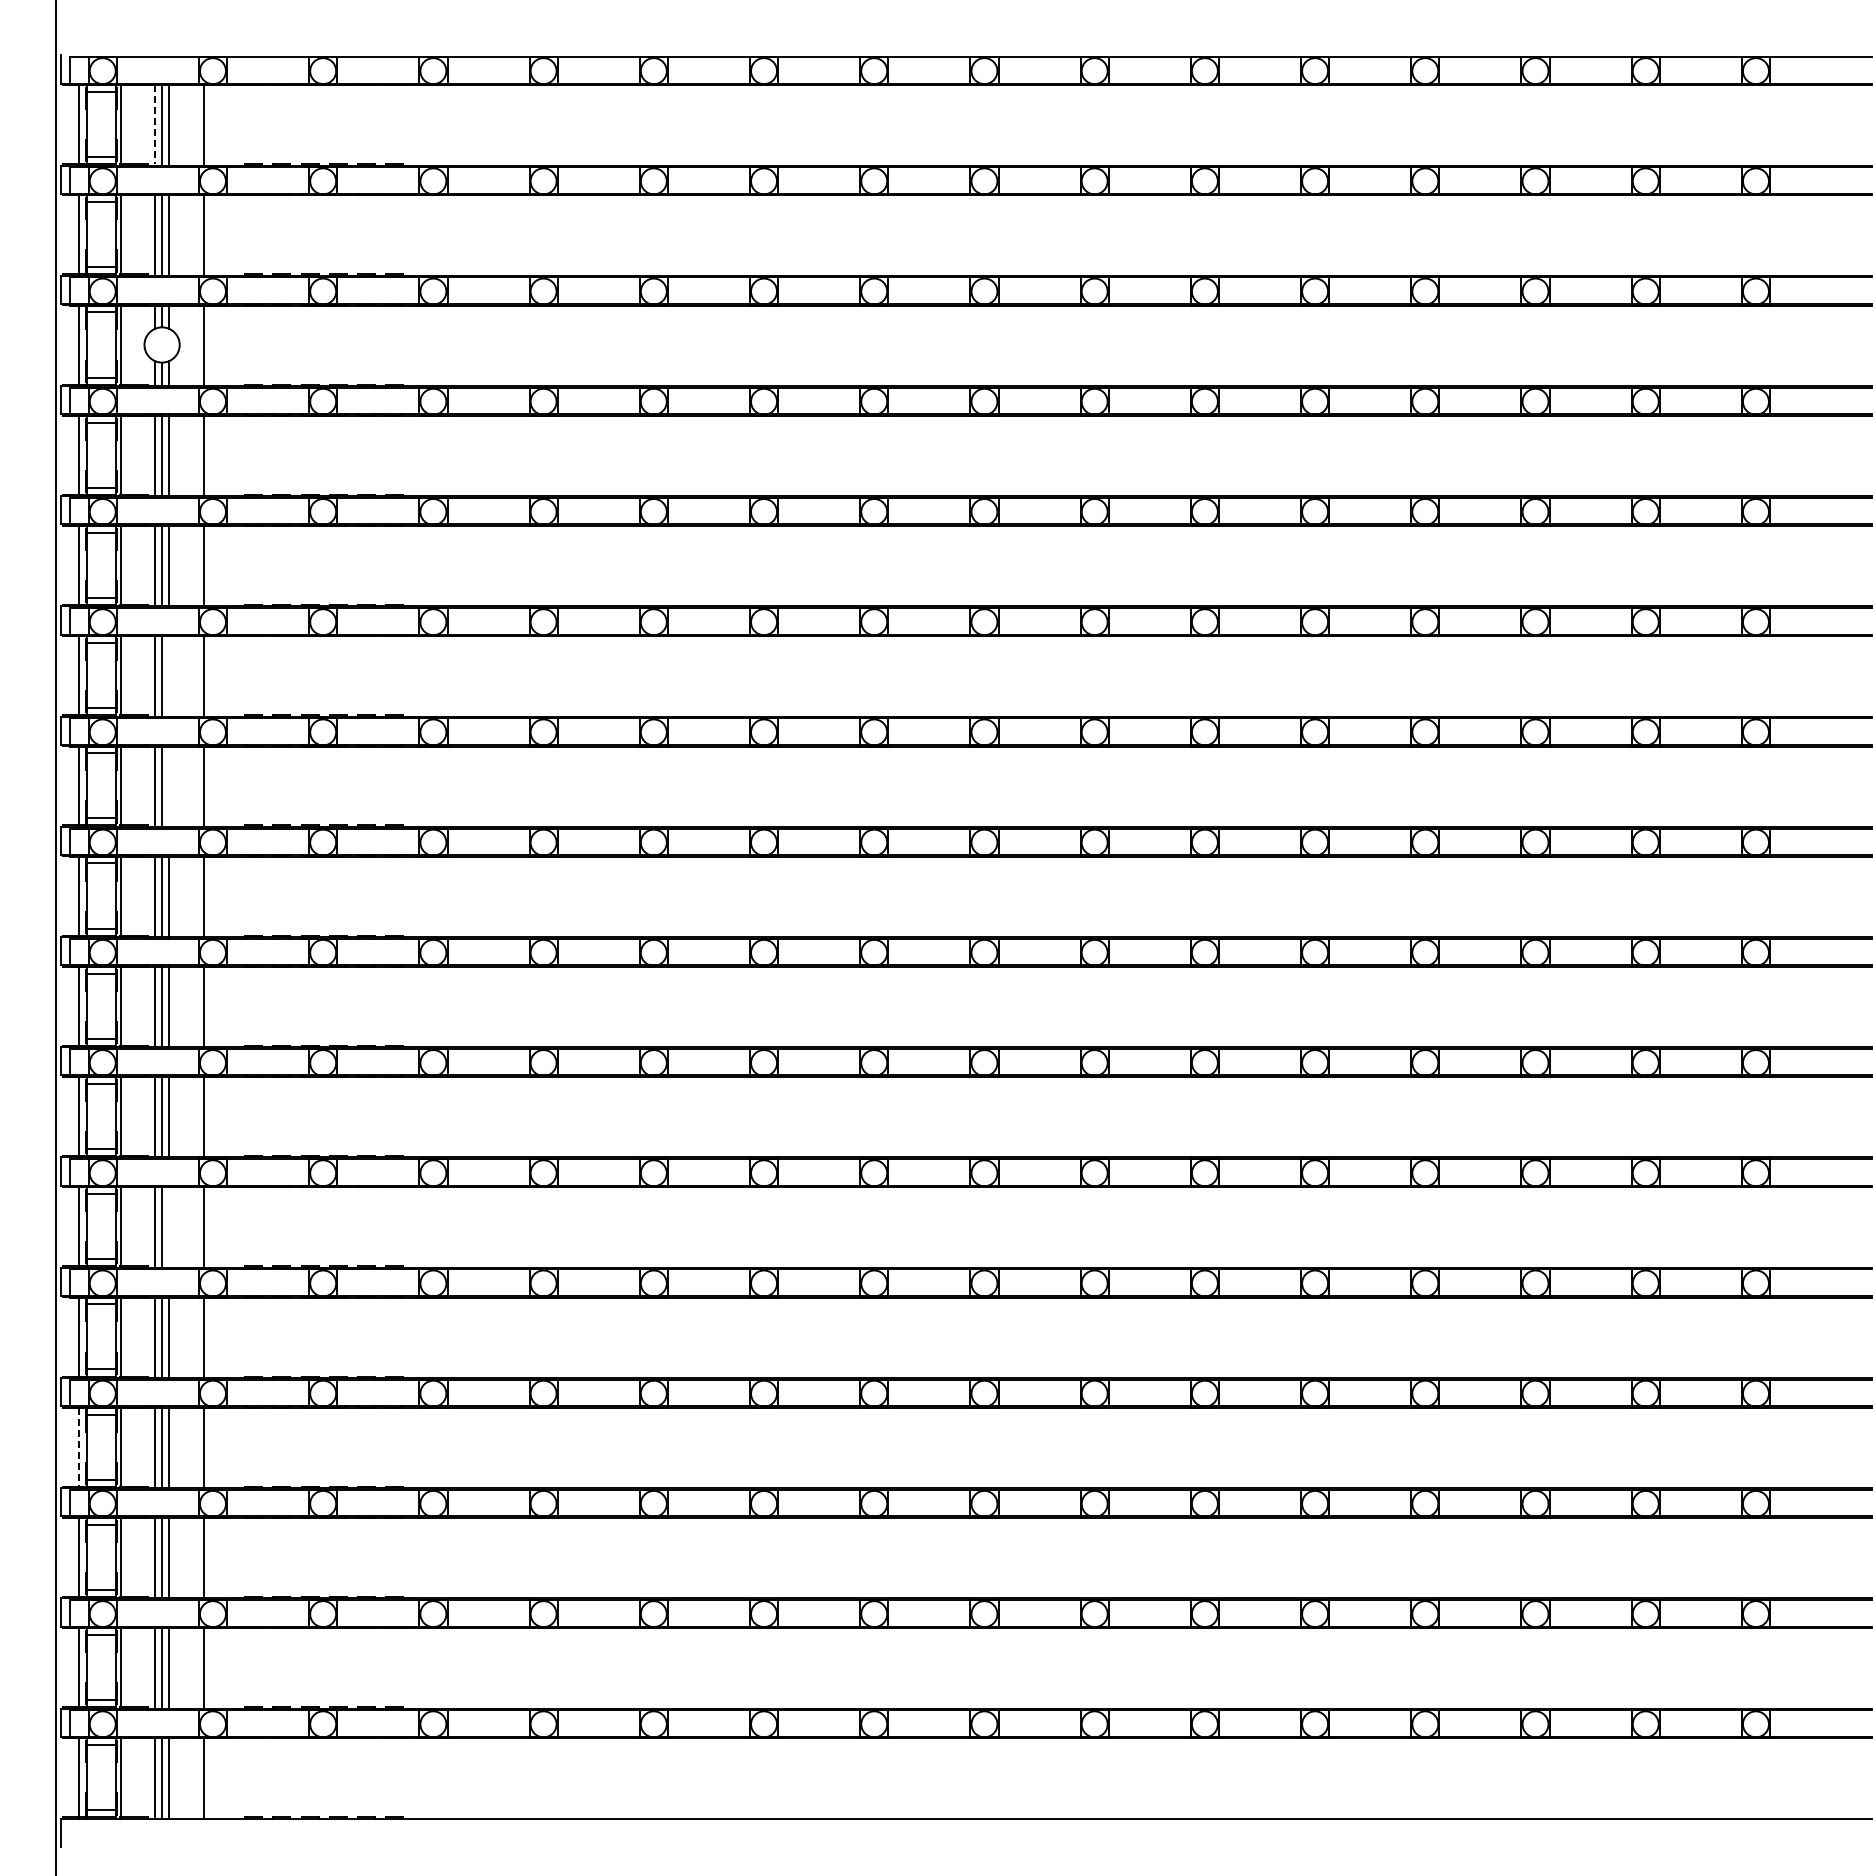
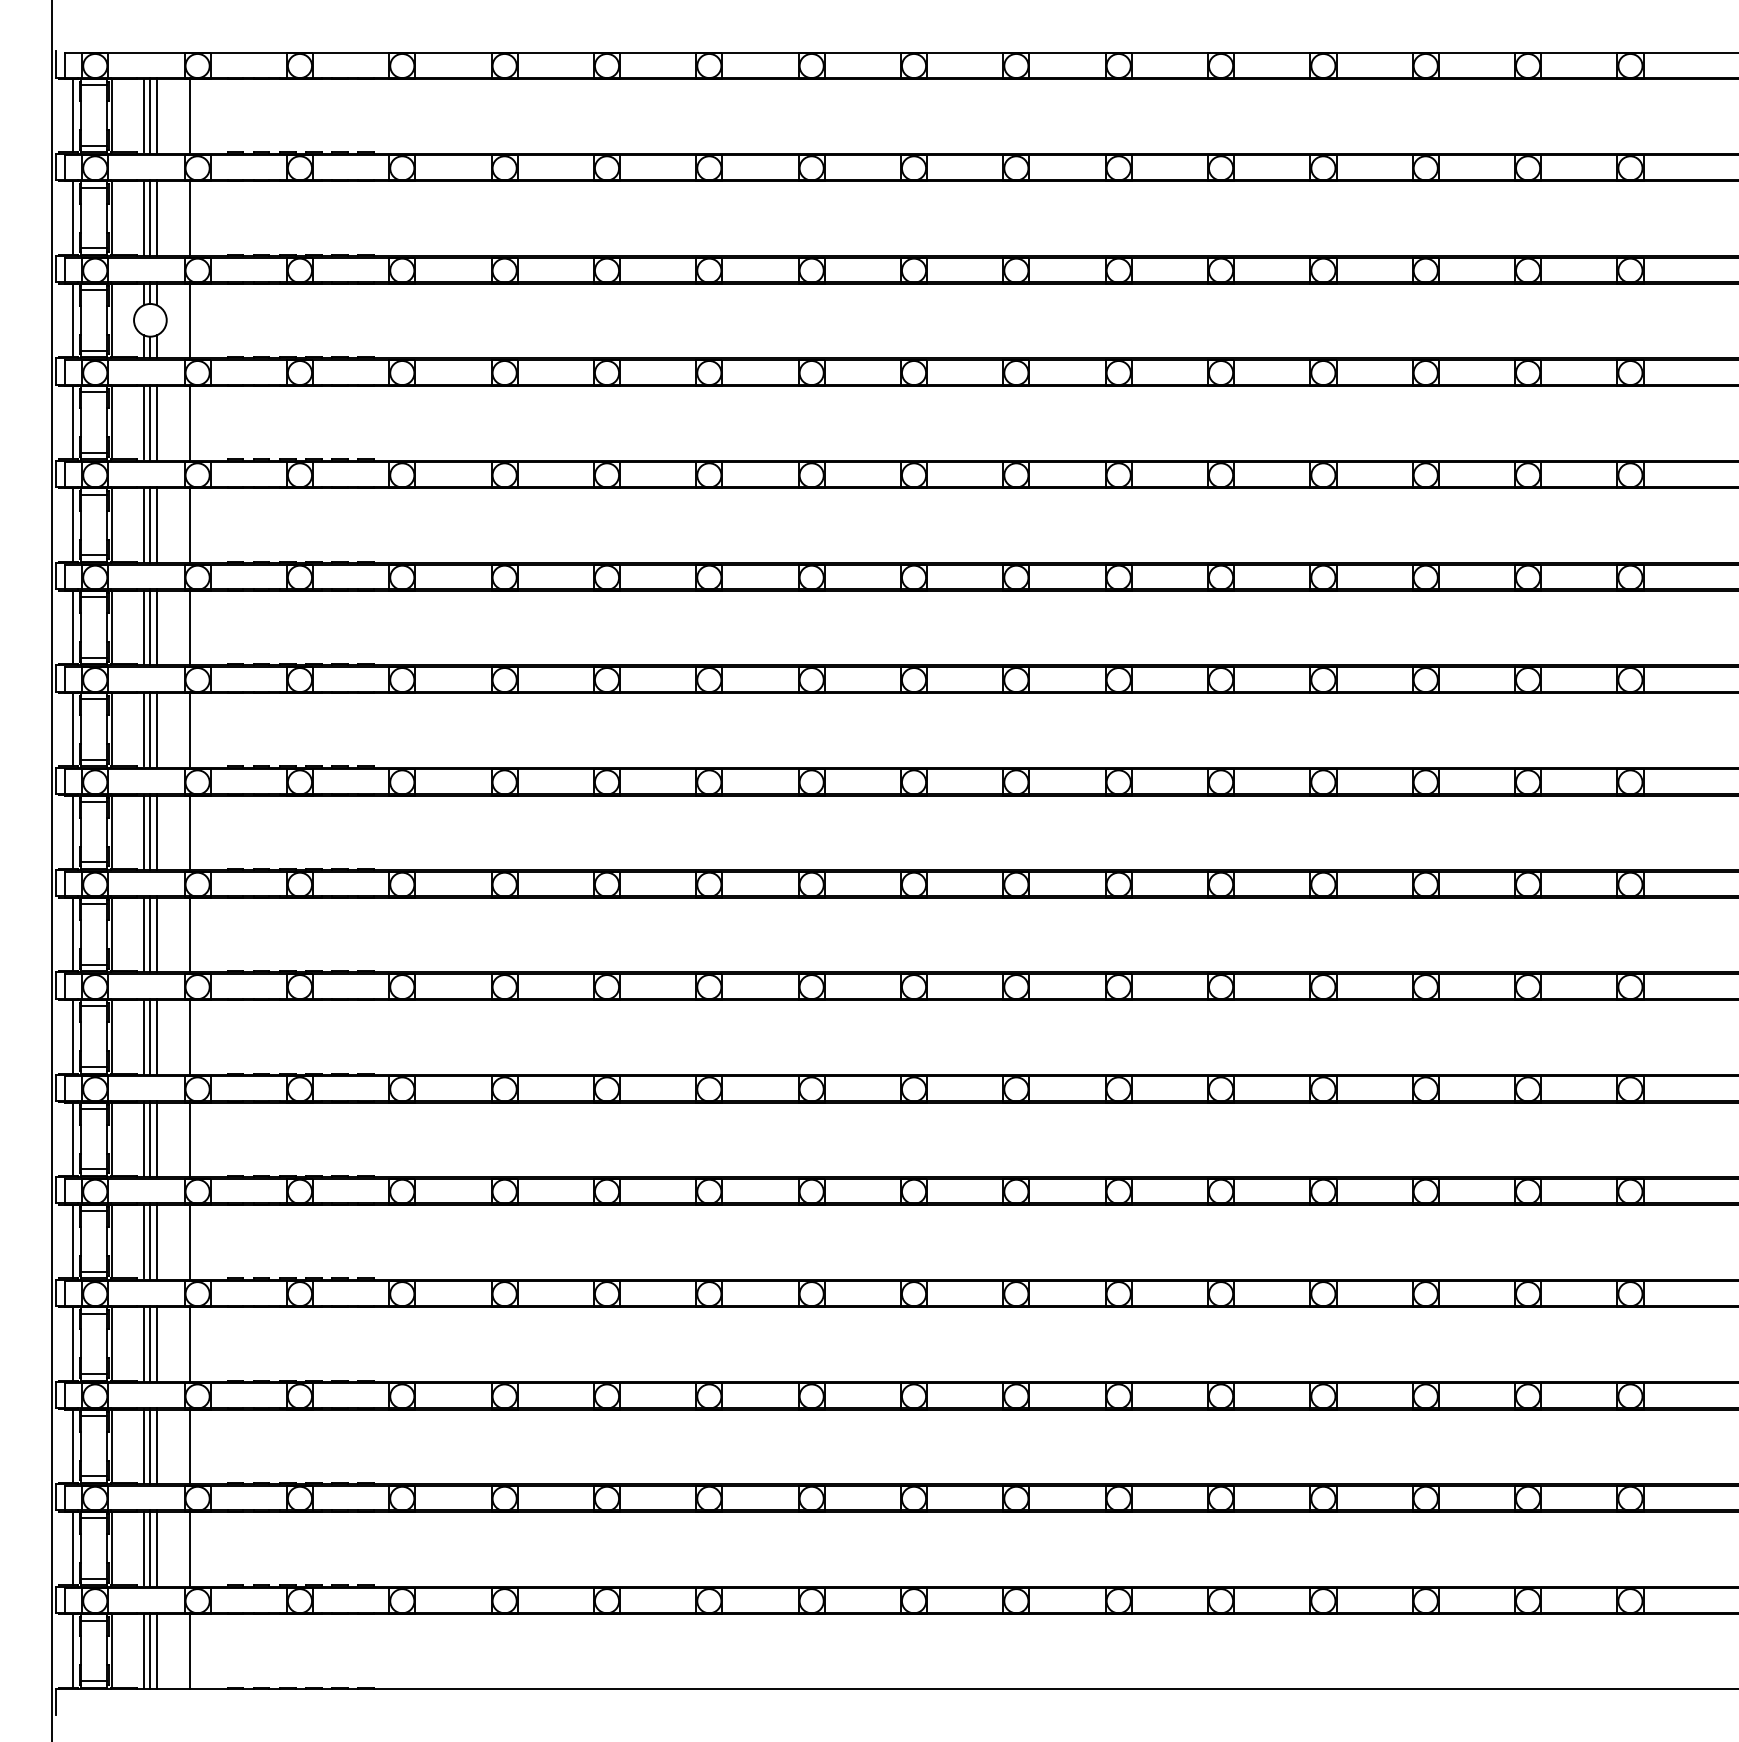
line: (155, 124) -> (144, 115), dashed -> solid
line: (169, 675) -> (157, 627), added
line: (169, 785) -> (157, 729), added
line: (169, 1226) -> (157, 1138), added
line: (78, 1447) -> (72, 1344), dashed -> solid

